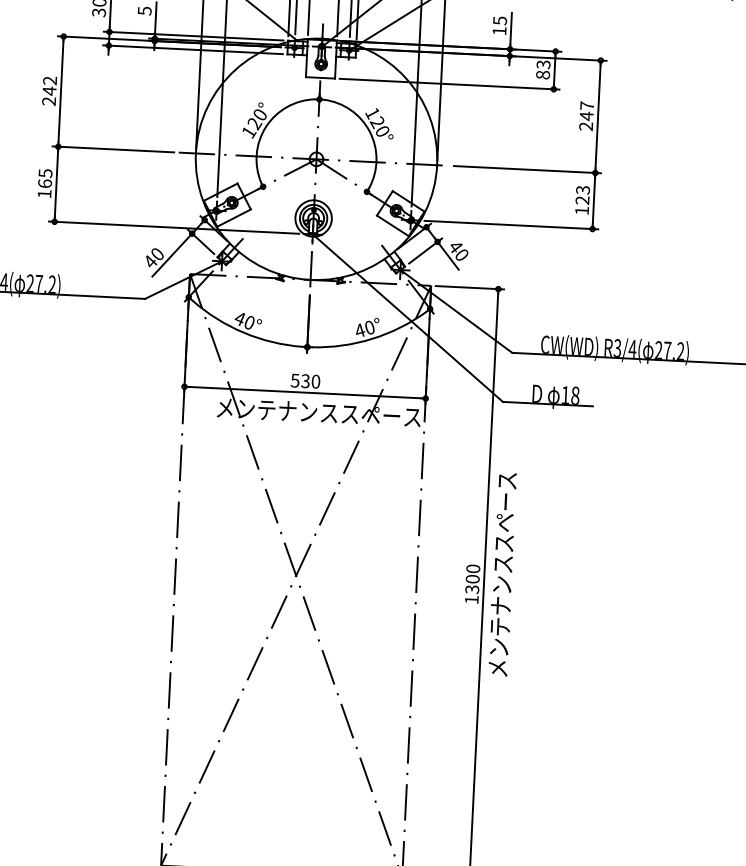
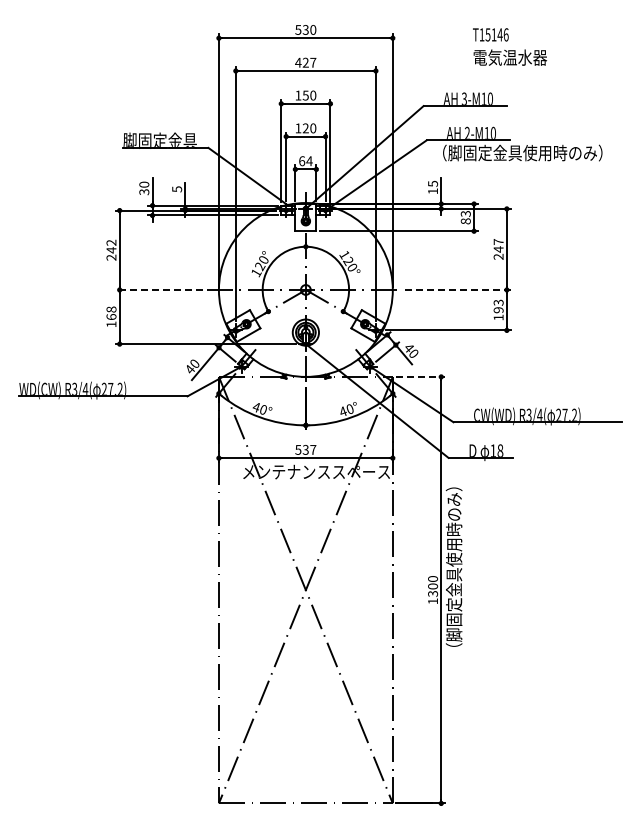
line: (113, 148) -> (159, 289), solid -> dashed
line: (528, 169) -> (458, 289), solid -> dashed
text: (45, 173) -> (111, 309), 165 -> 168
text: (582, 200) -> (498, 310), 123 -> 193
line: (469, 287) -> (420, 376), solid -> dashed
text: (316, 381) -> (313, 449), 530 -> 537
text: (502, 559) -> (453, 571), メンテナンススペース -> （脚固定金具使用時のみ）

